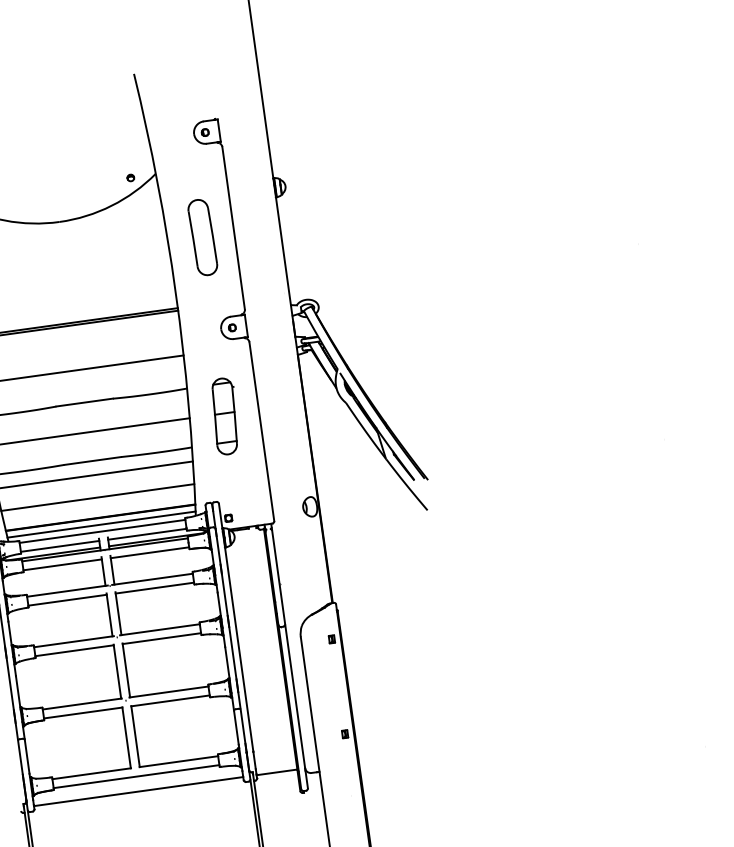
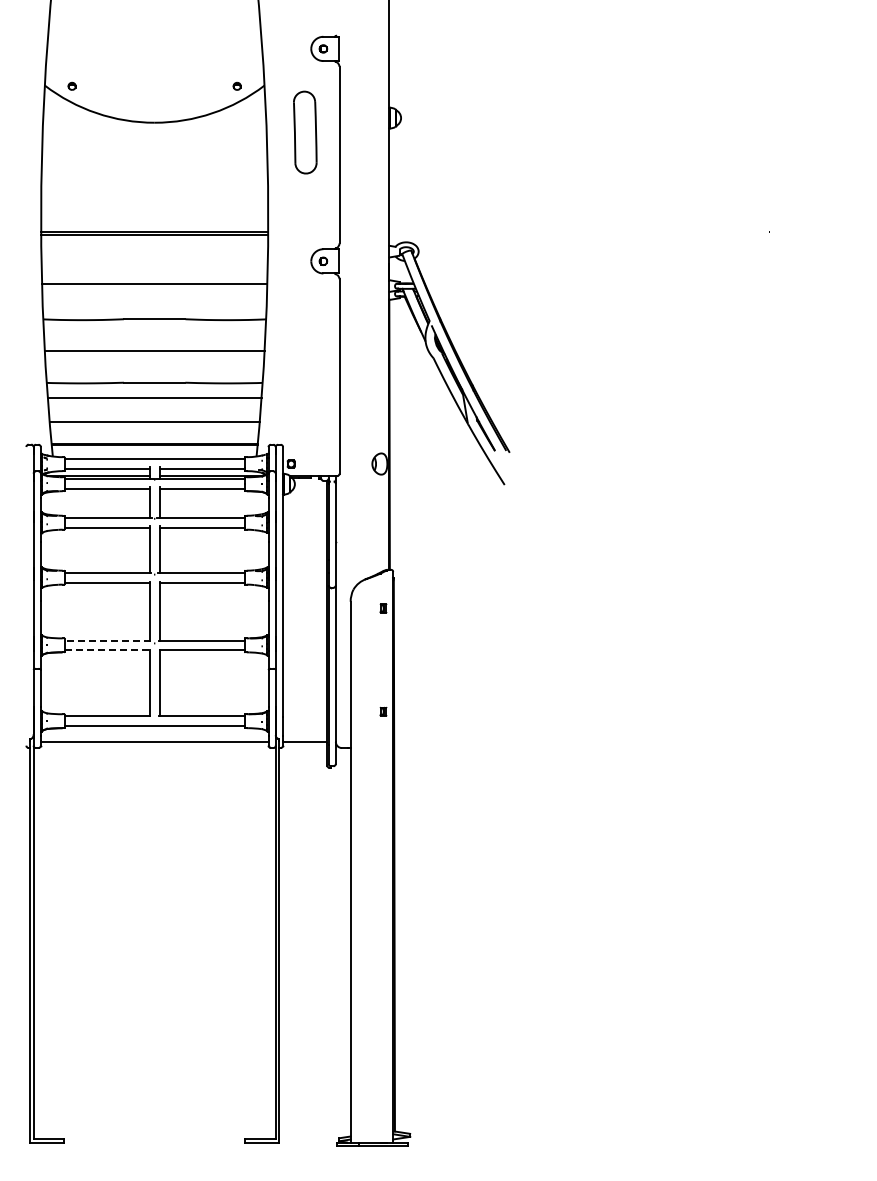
part: (203, 237) -> (305, 132), moved
part: (225, 416) -> (302, 354), removed
line: (101, 524) -> (154, 451), removed
line: (82, 704) -> (107, 640), solid -> dashed
line: (83, 713) -> (107, 650), solid -> dashed

